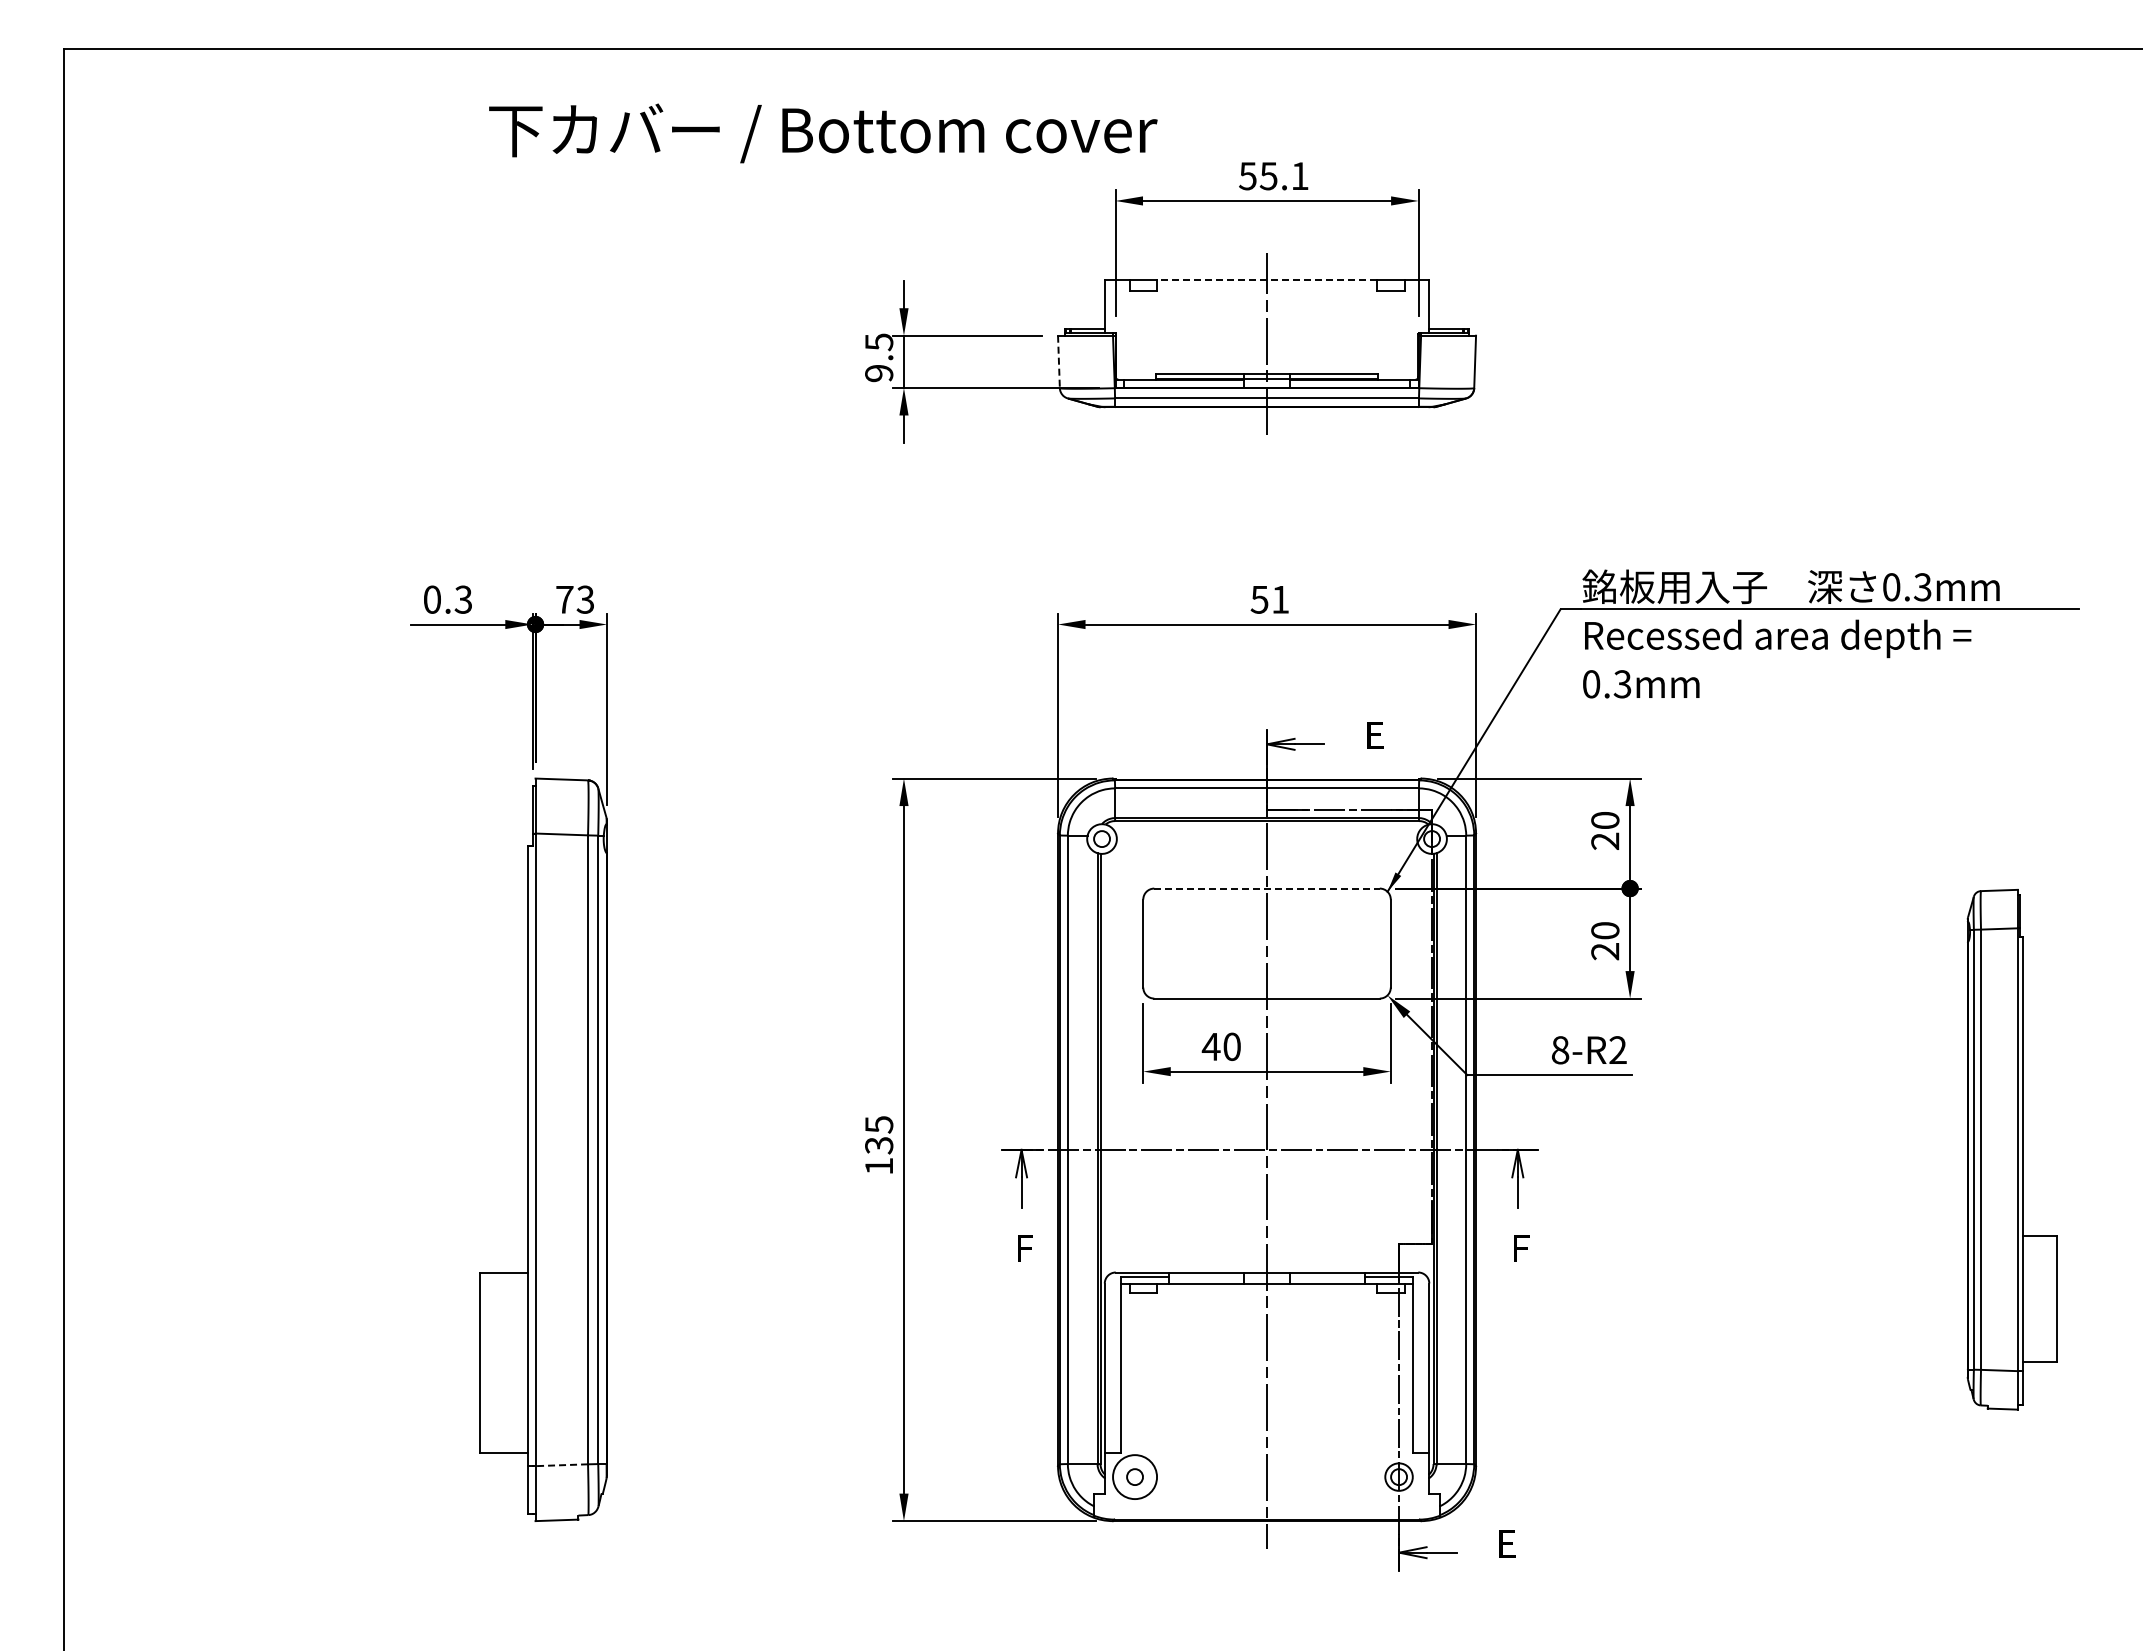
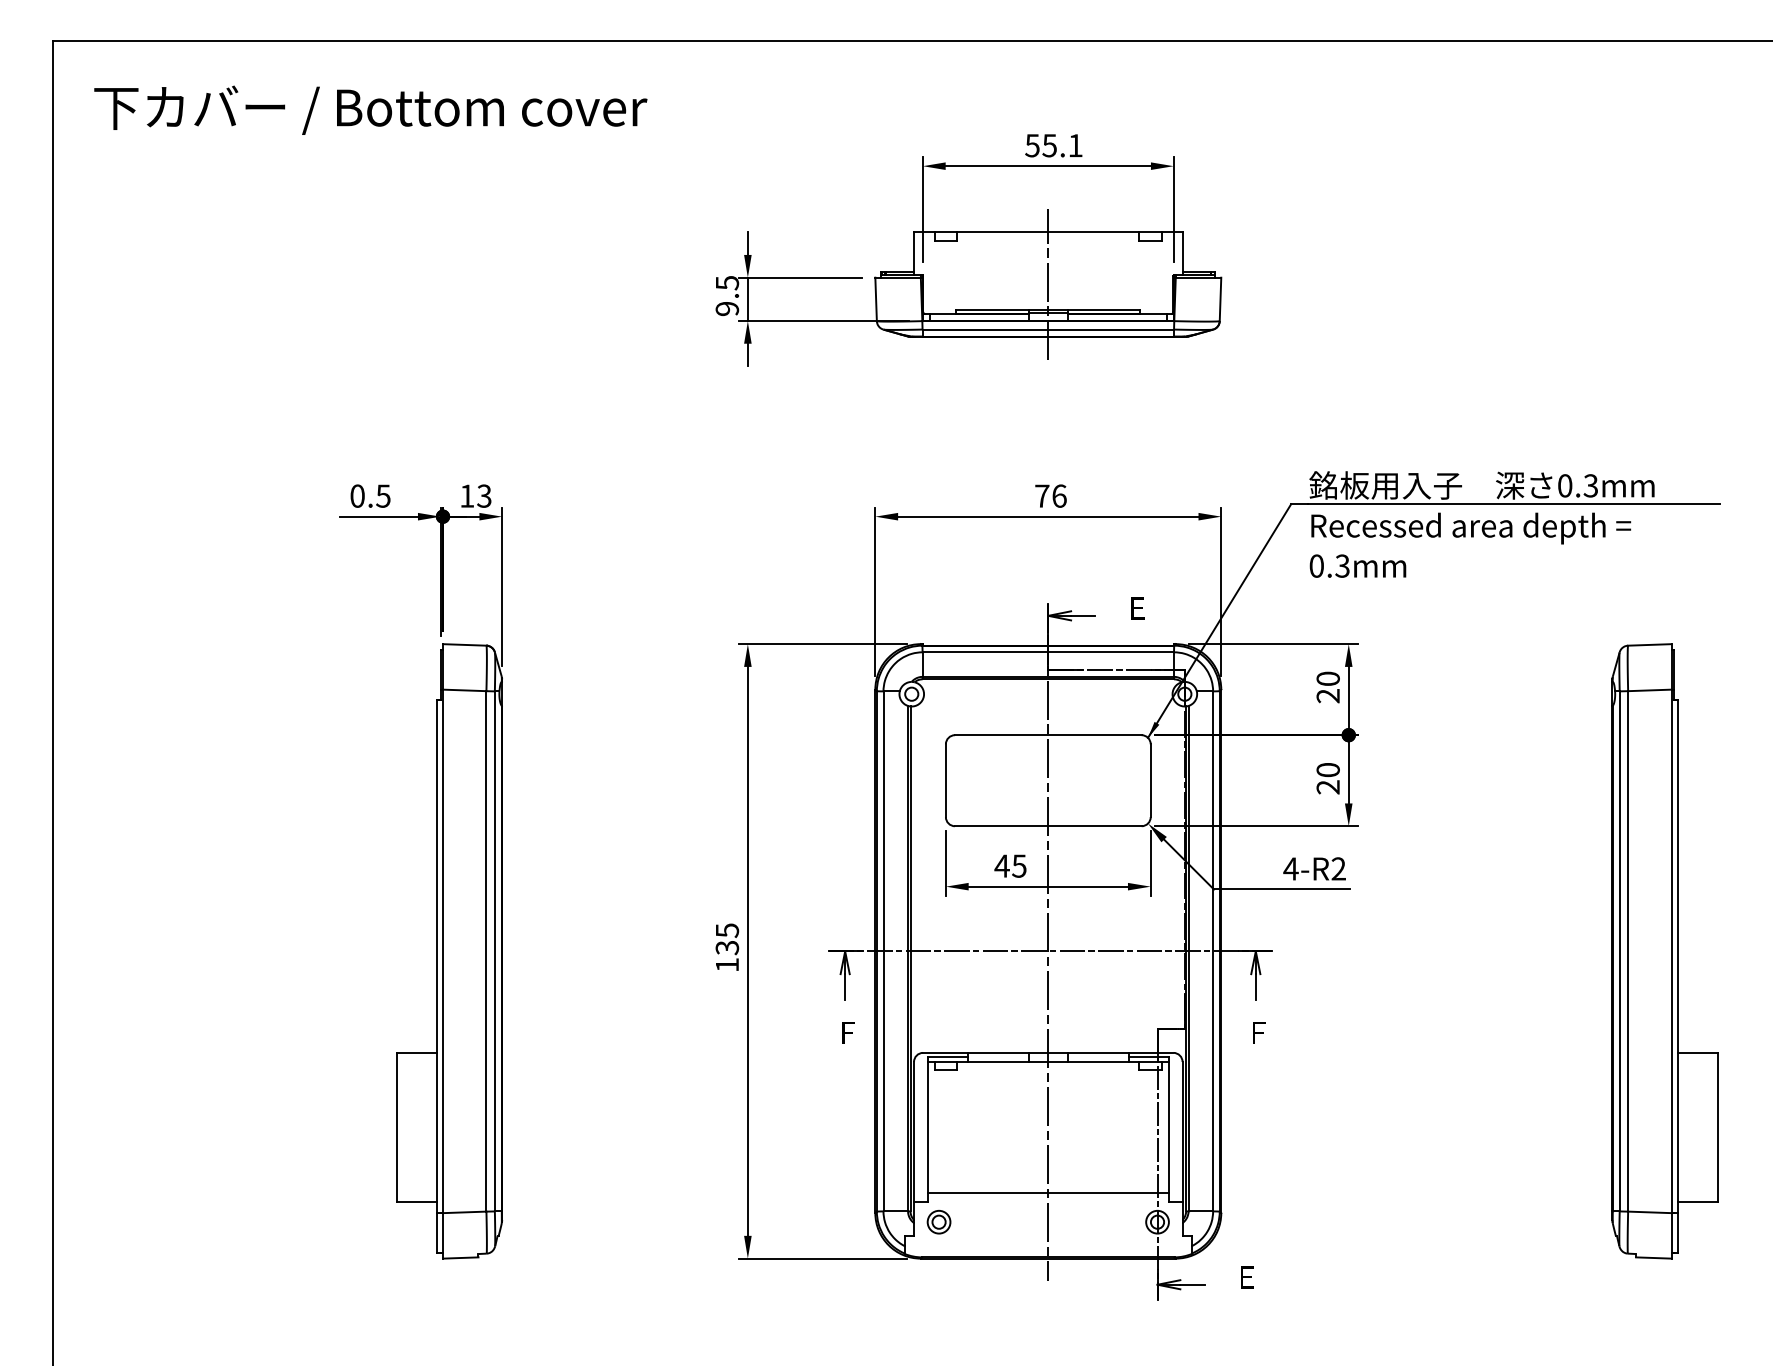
text: (823, 133) -> (370, 110), moved
line: (1266, 280) -> (1047, 232), dashed -> solid
line: (1058, 362) -> (875, 299), dashed -> solid
text: (463, 599) -> (383, 495), 0.3 -> 0.5
text: (564, 599) -> (466, 495), 73 -> 13
text: (1269, 599) -> (1050, 495), 51 -> 76
line: (1267, 888) -> (1048, 735), dashed -> solid
text: (1231, 1046) -> (1018, 865), 40 -> 45
text: (1560, 1050) -> (1291, 869), 8-R2 -> 4-R2
part: (2011, 1149) -> (1664, 951), size x1.43
line: (1266, 1441) -> (1047, 1192), added
line: (561, 1465) -> (464, 1212), dashed -> solid
circle: (1134, 1476) -> (938, 1221), size x0.62

